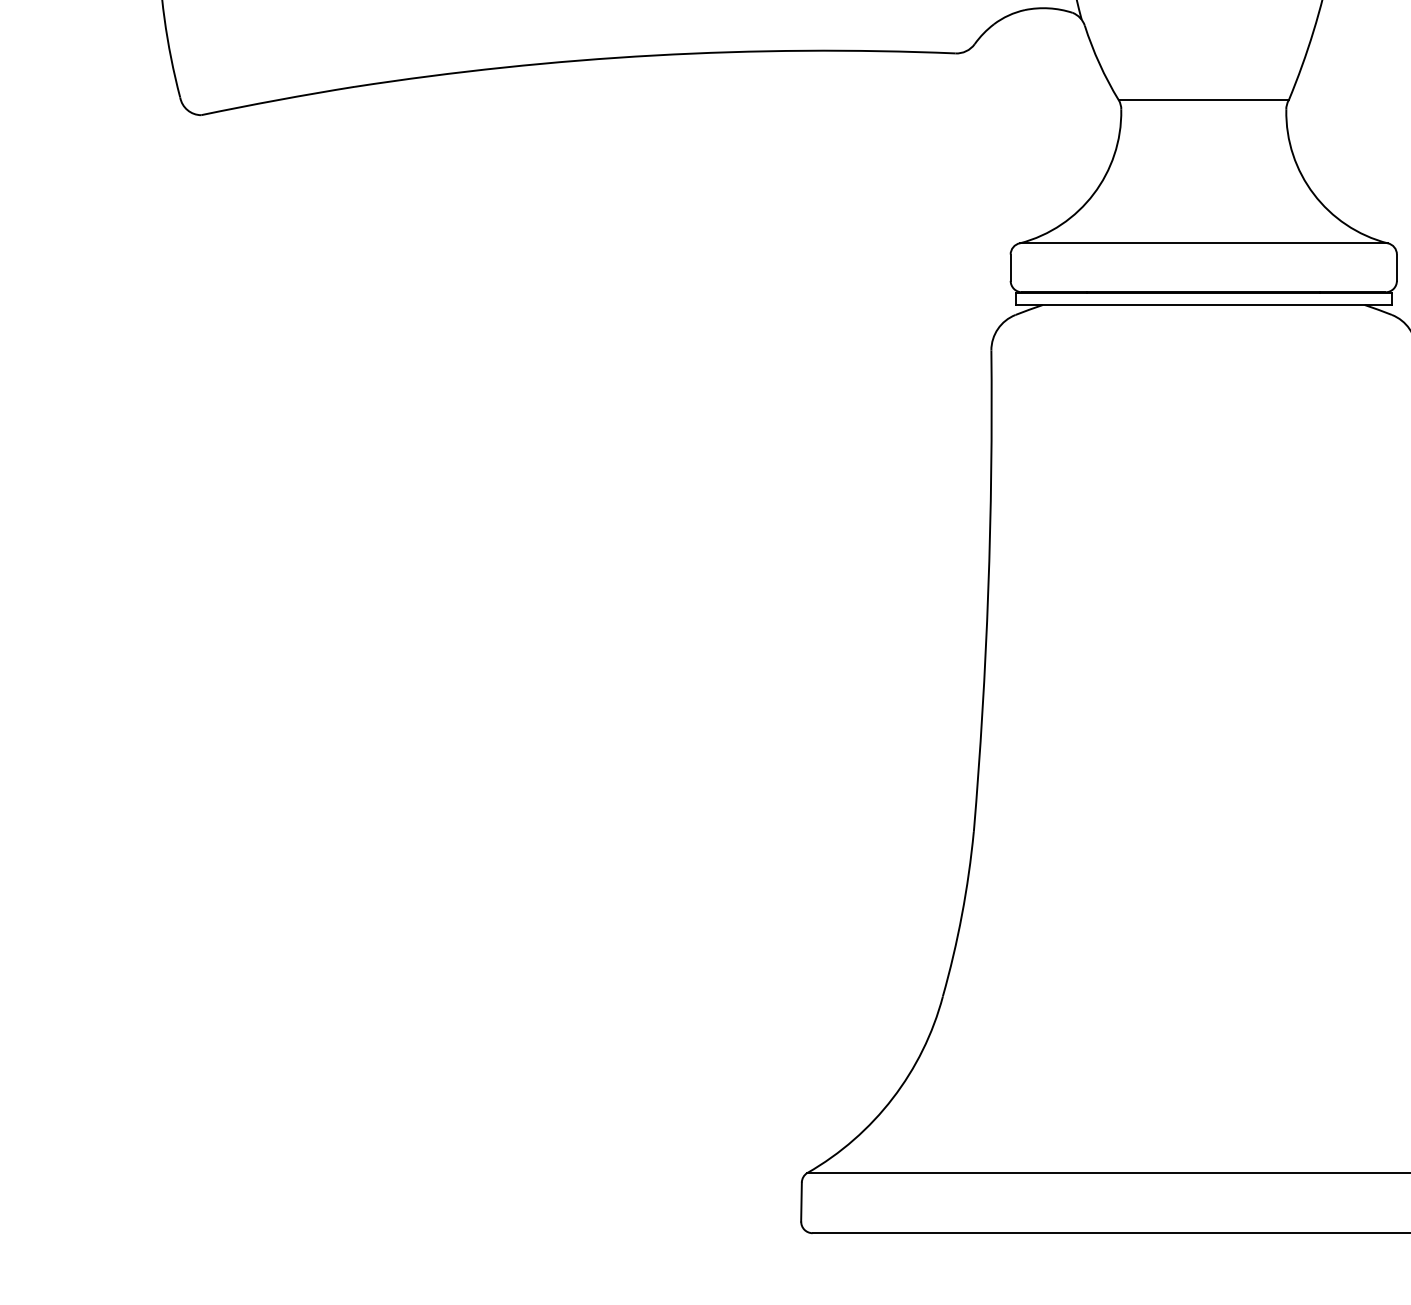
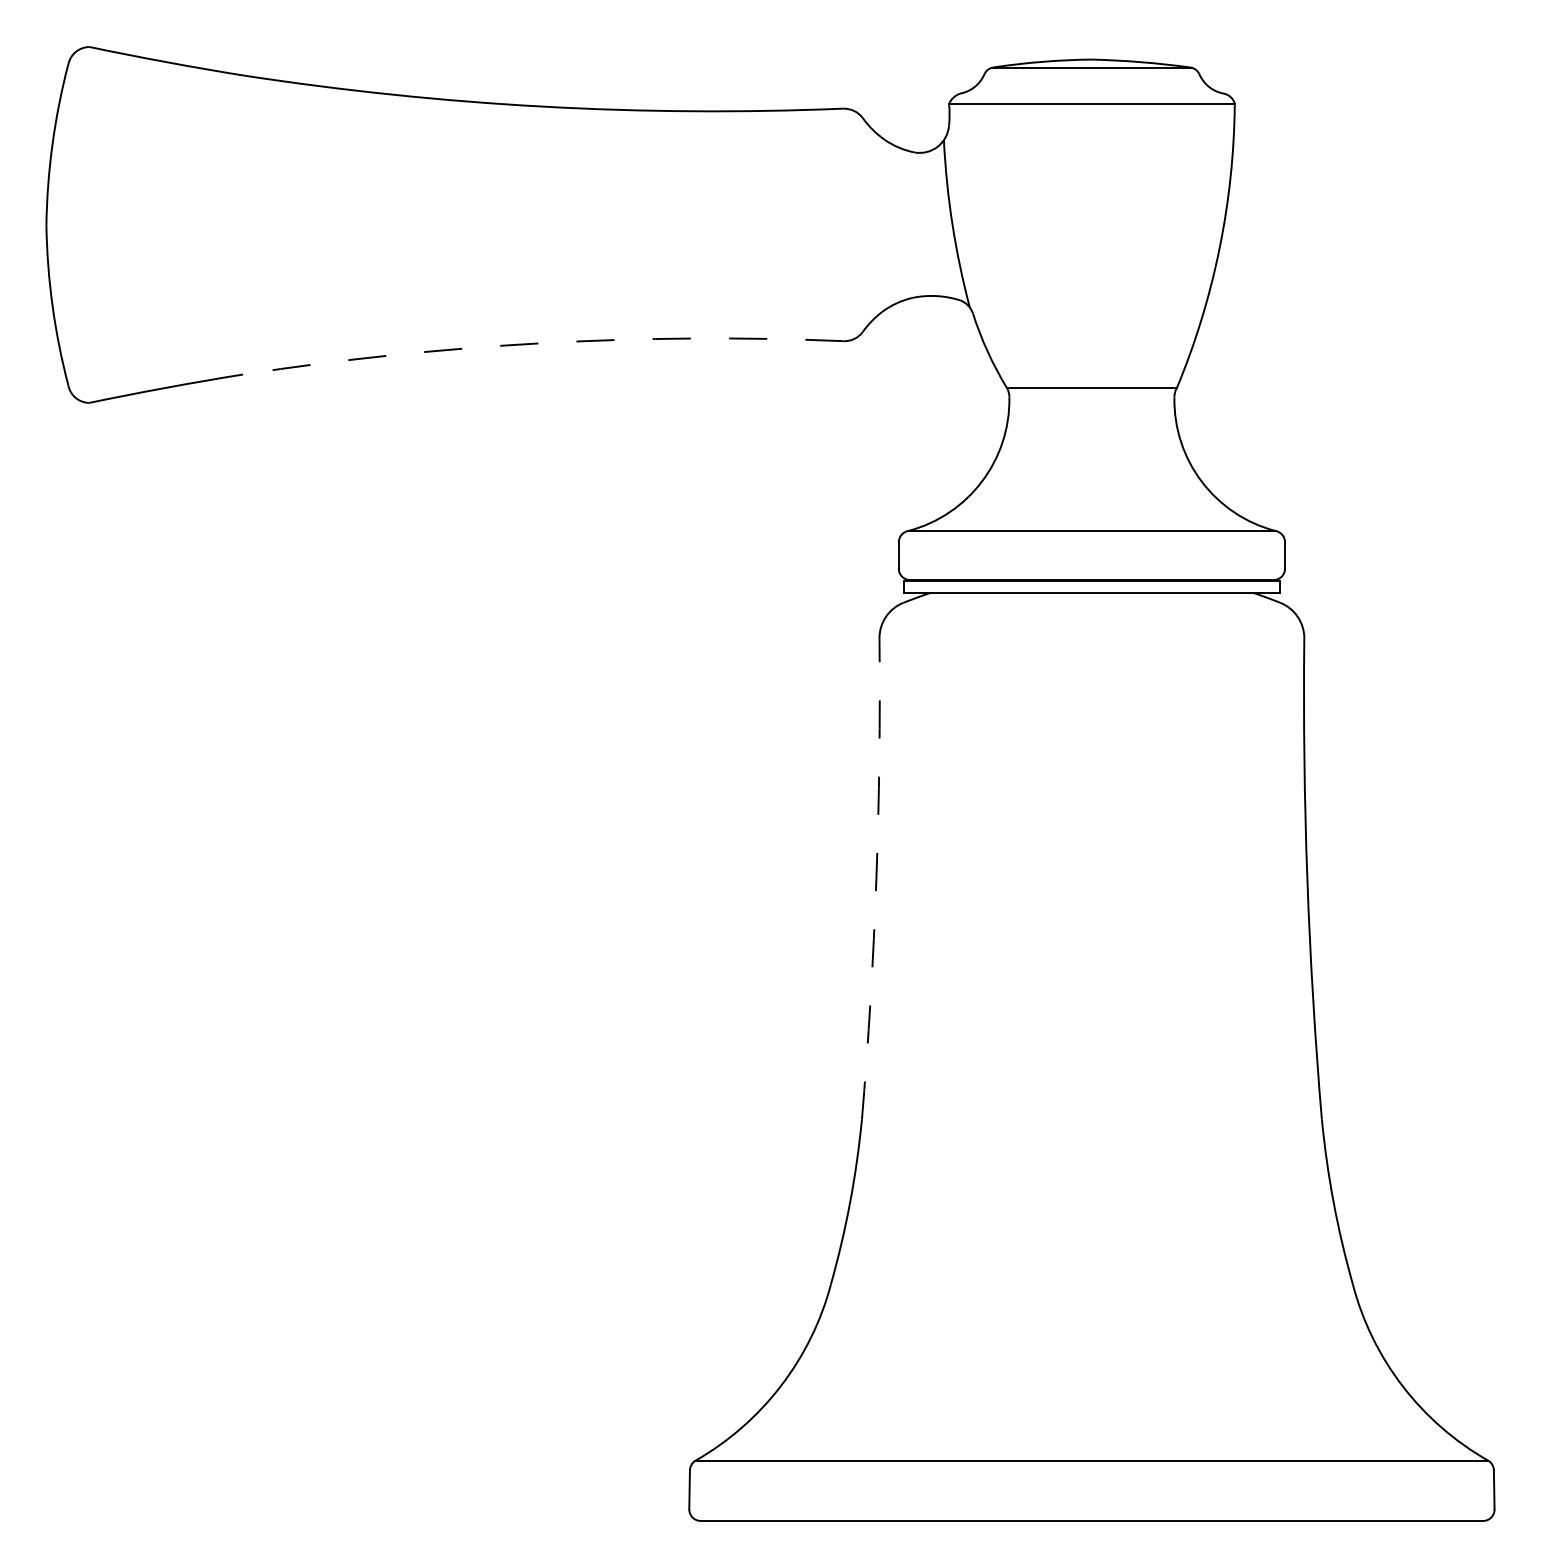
arc: (654, 55) -> (542, 343), solid -> dashed
arc: (988, 591) -> (876, 879), solid -> dashed

